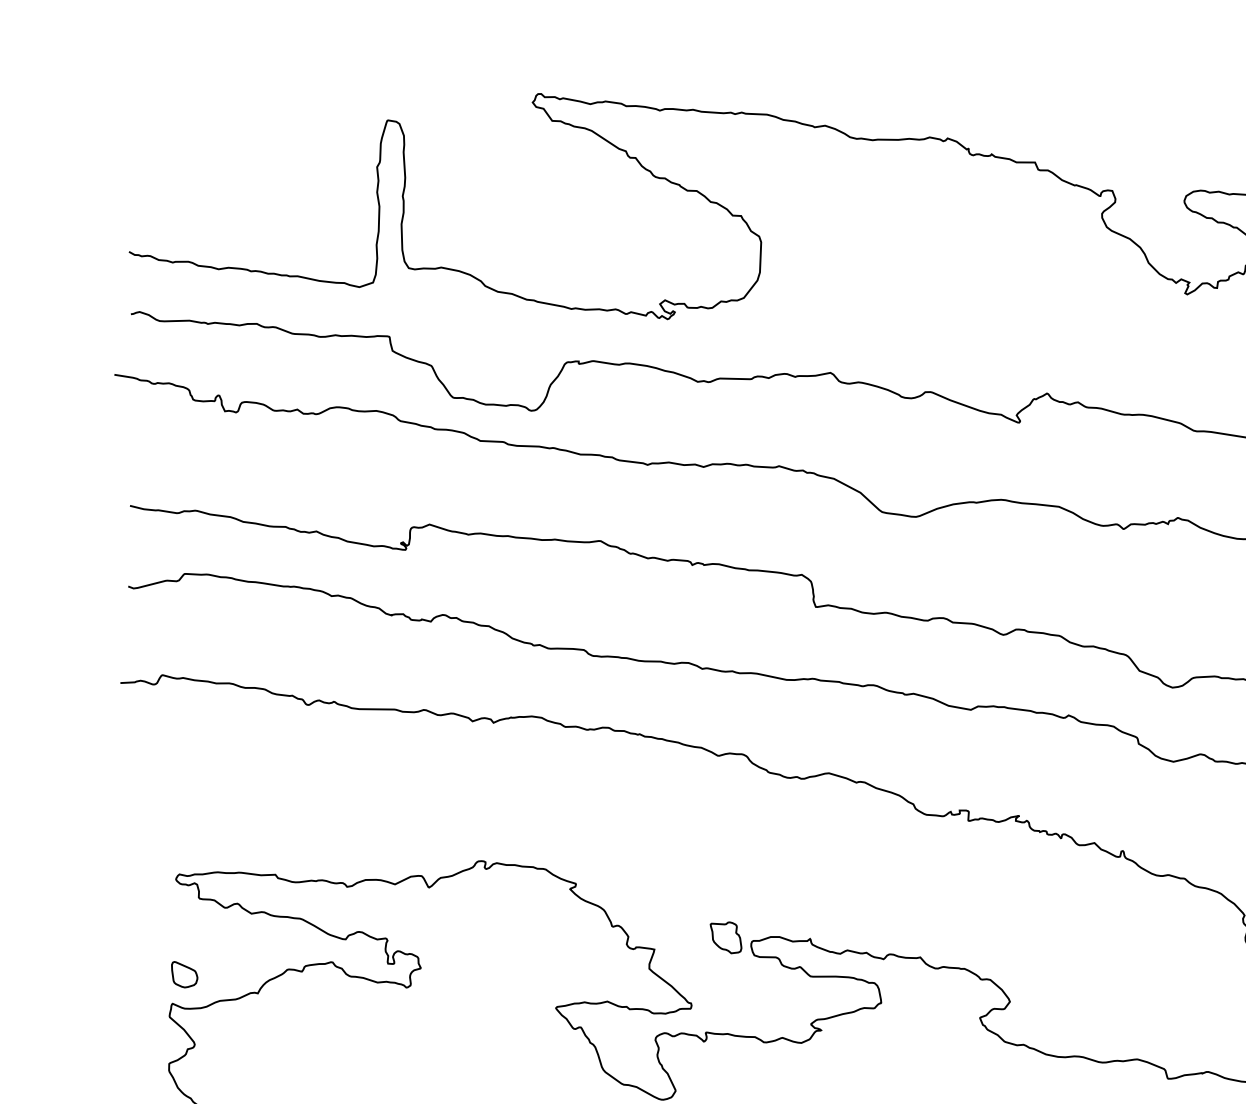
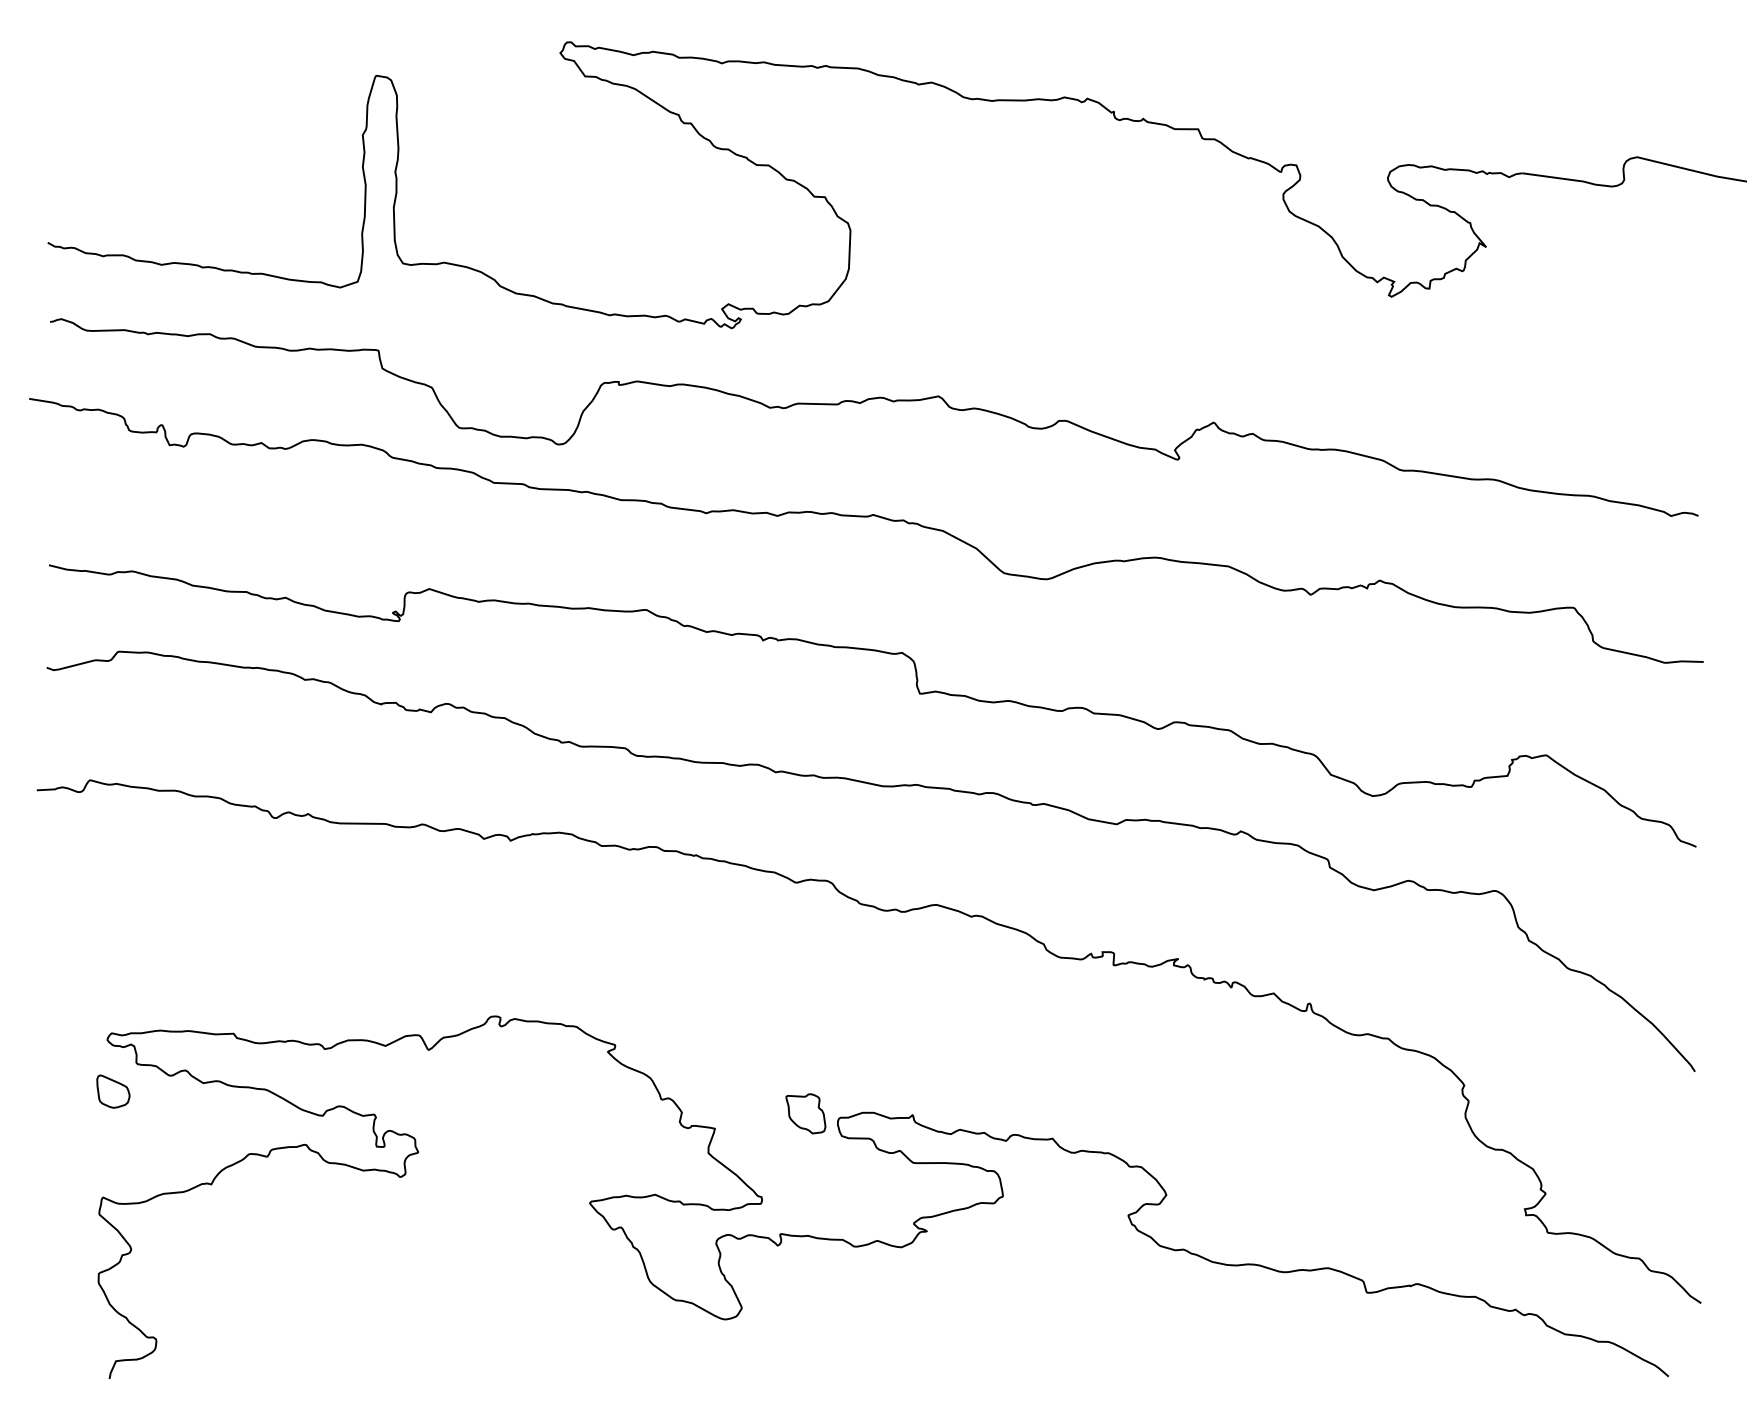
part: (184, 974) -> (113, 1091), moved

